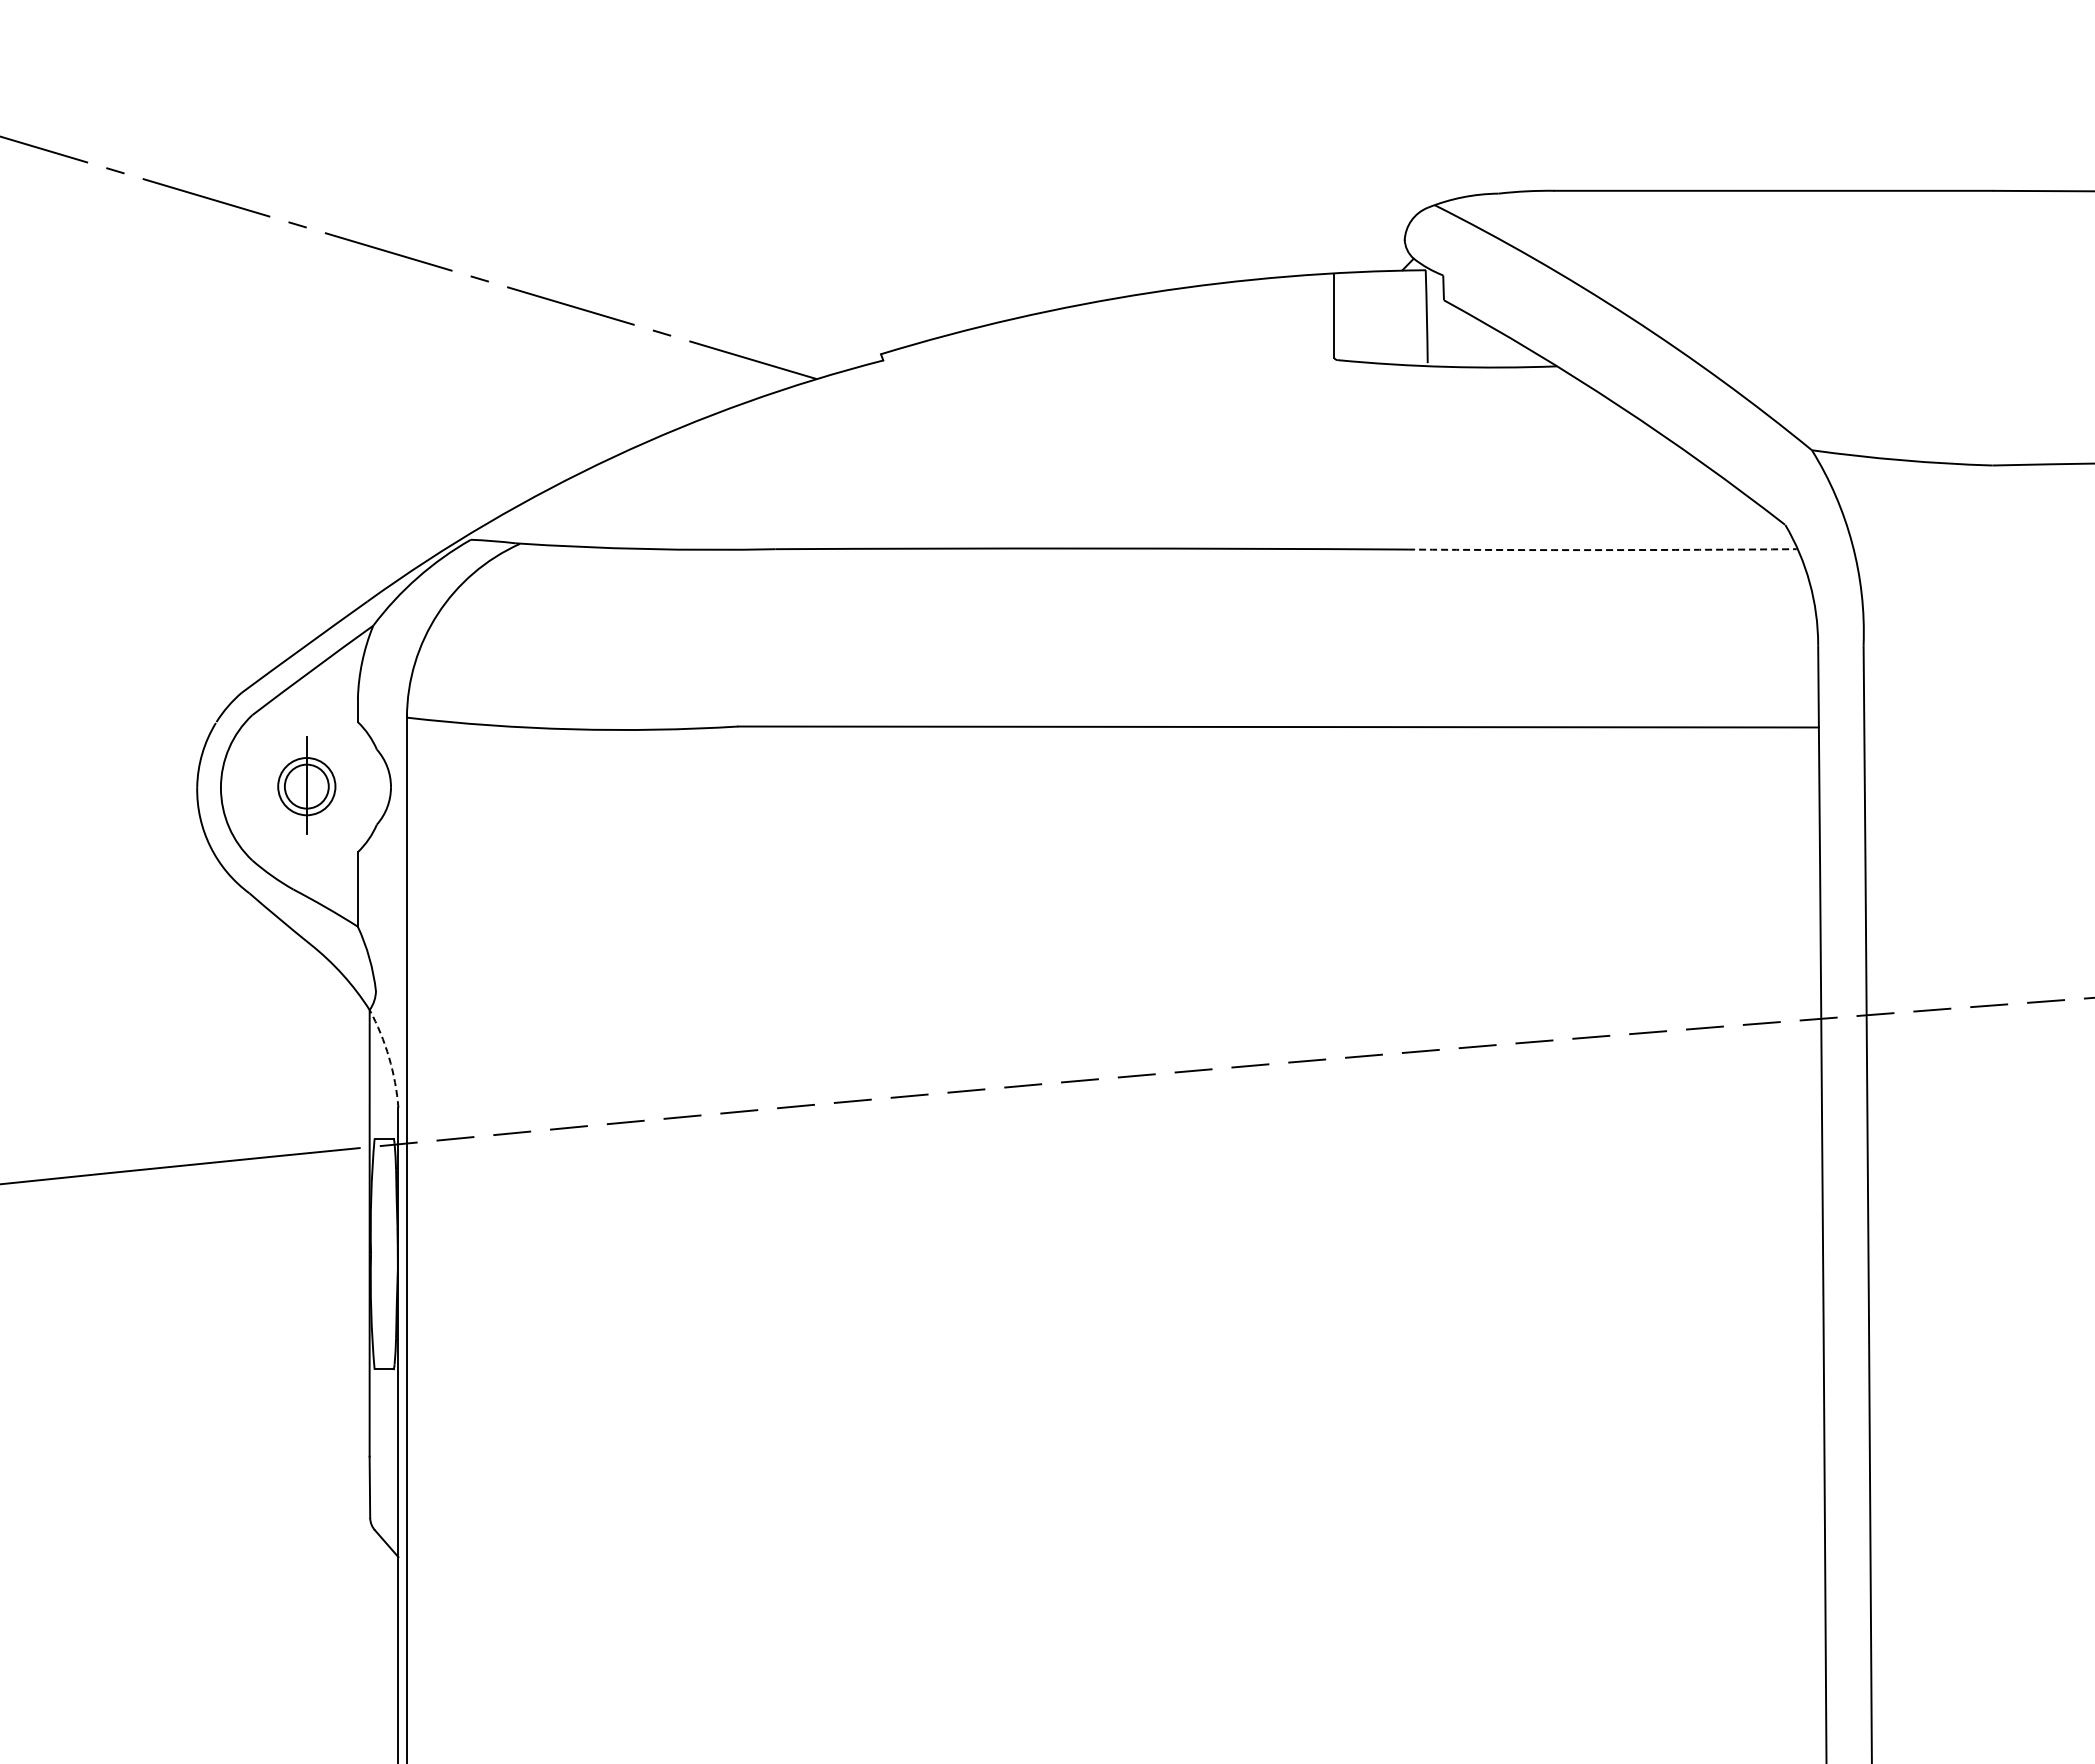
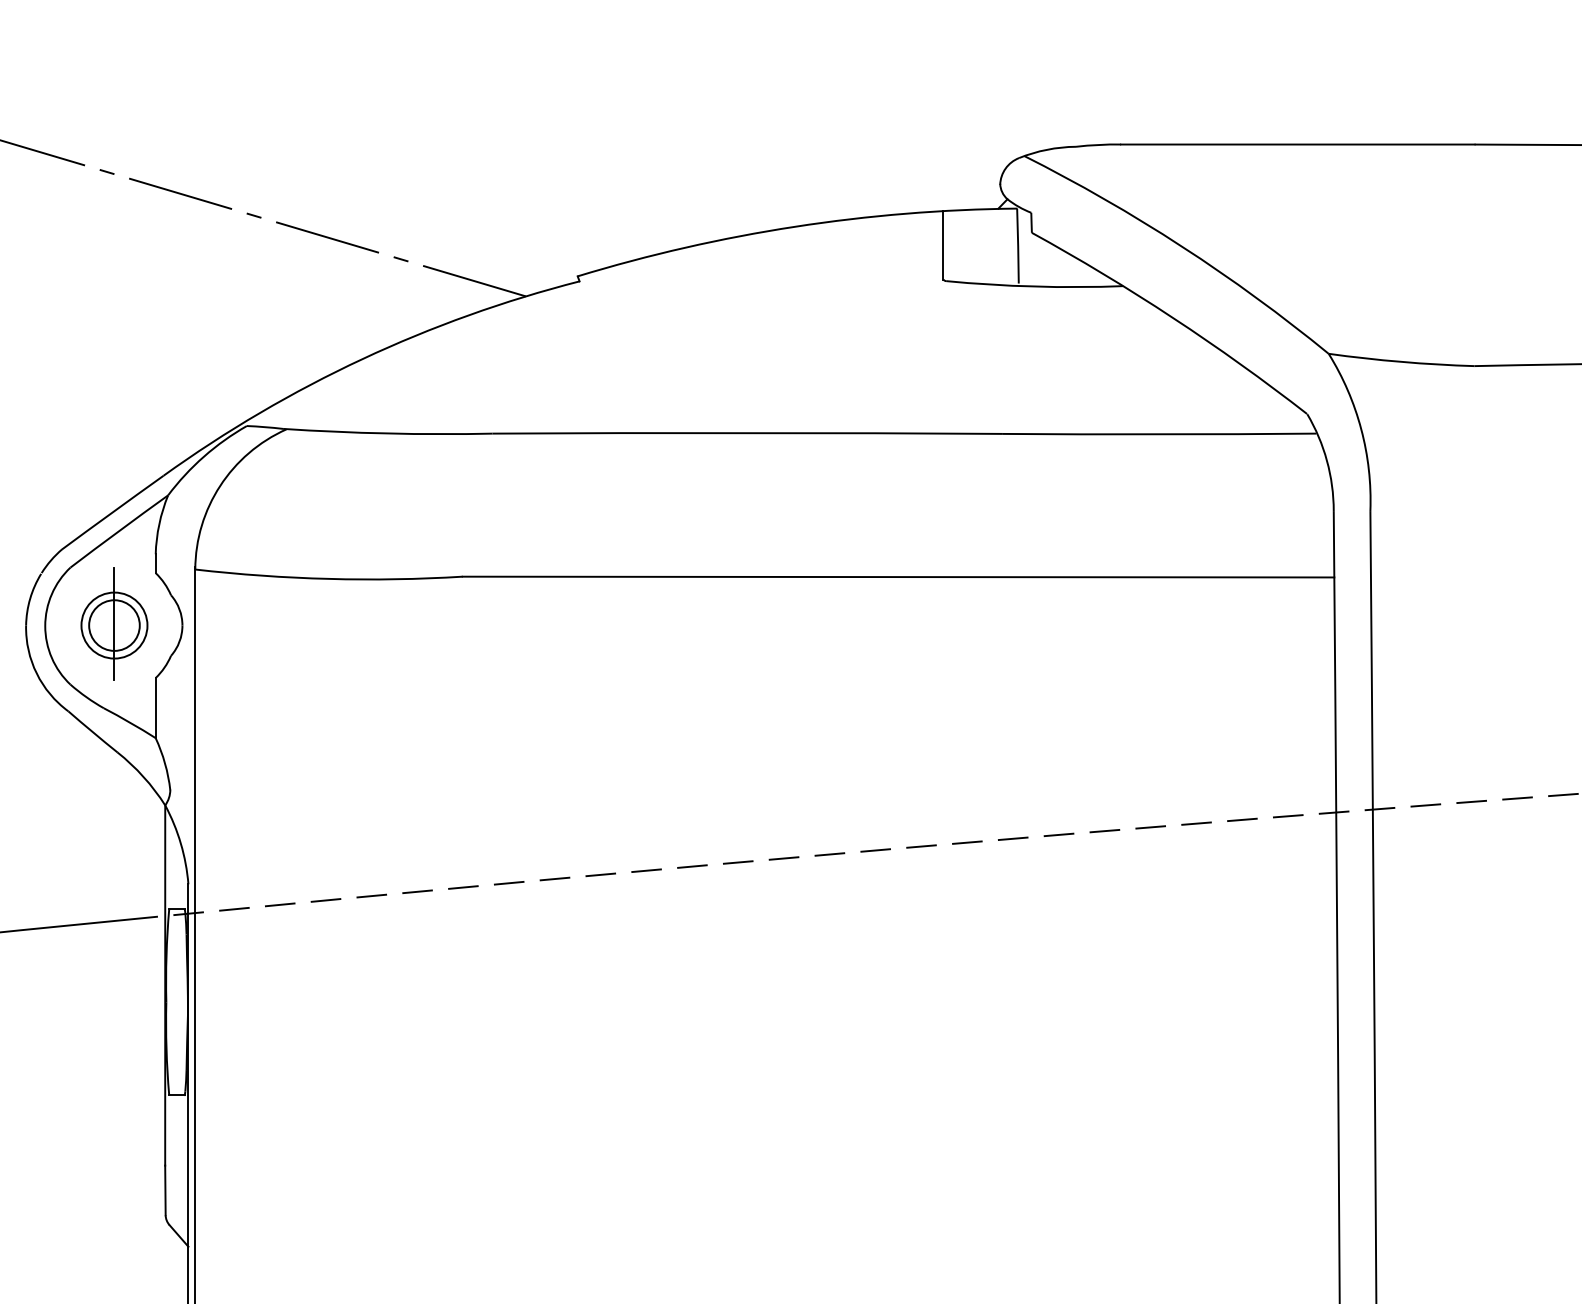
arc: (1602, 550) -> (1159, 434), dashed -> solid
part: (306, 785) -> (114, 624), size x1.43
arc: (389, 1057) -> (181, 843), dashed -> solid

